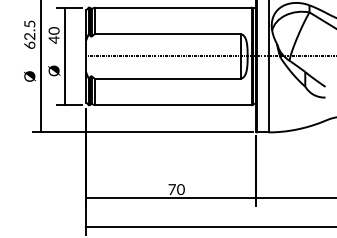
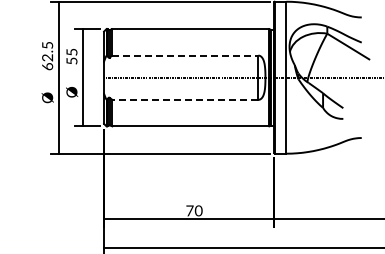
line: (167, 34) -> (185, 55), solid -> dashed
text: (53, 35) -> (71, 56), 40 -> 55
line: (166, 78) -> (184, 99), solid -> dashed

